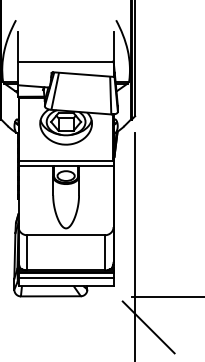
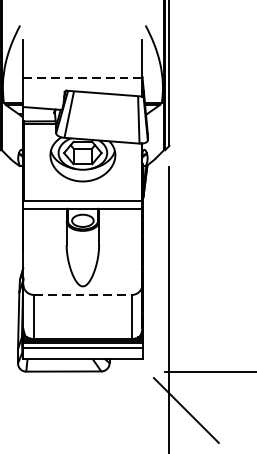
line: (66, 62) -> (83, 78), solid -> dashed
line: (66, 235) -> (83, 295), solid -> dashed

